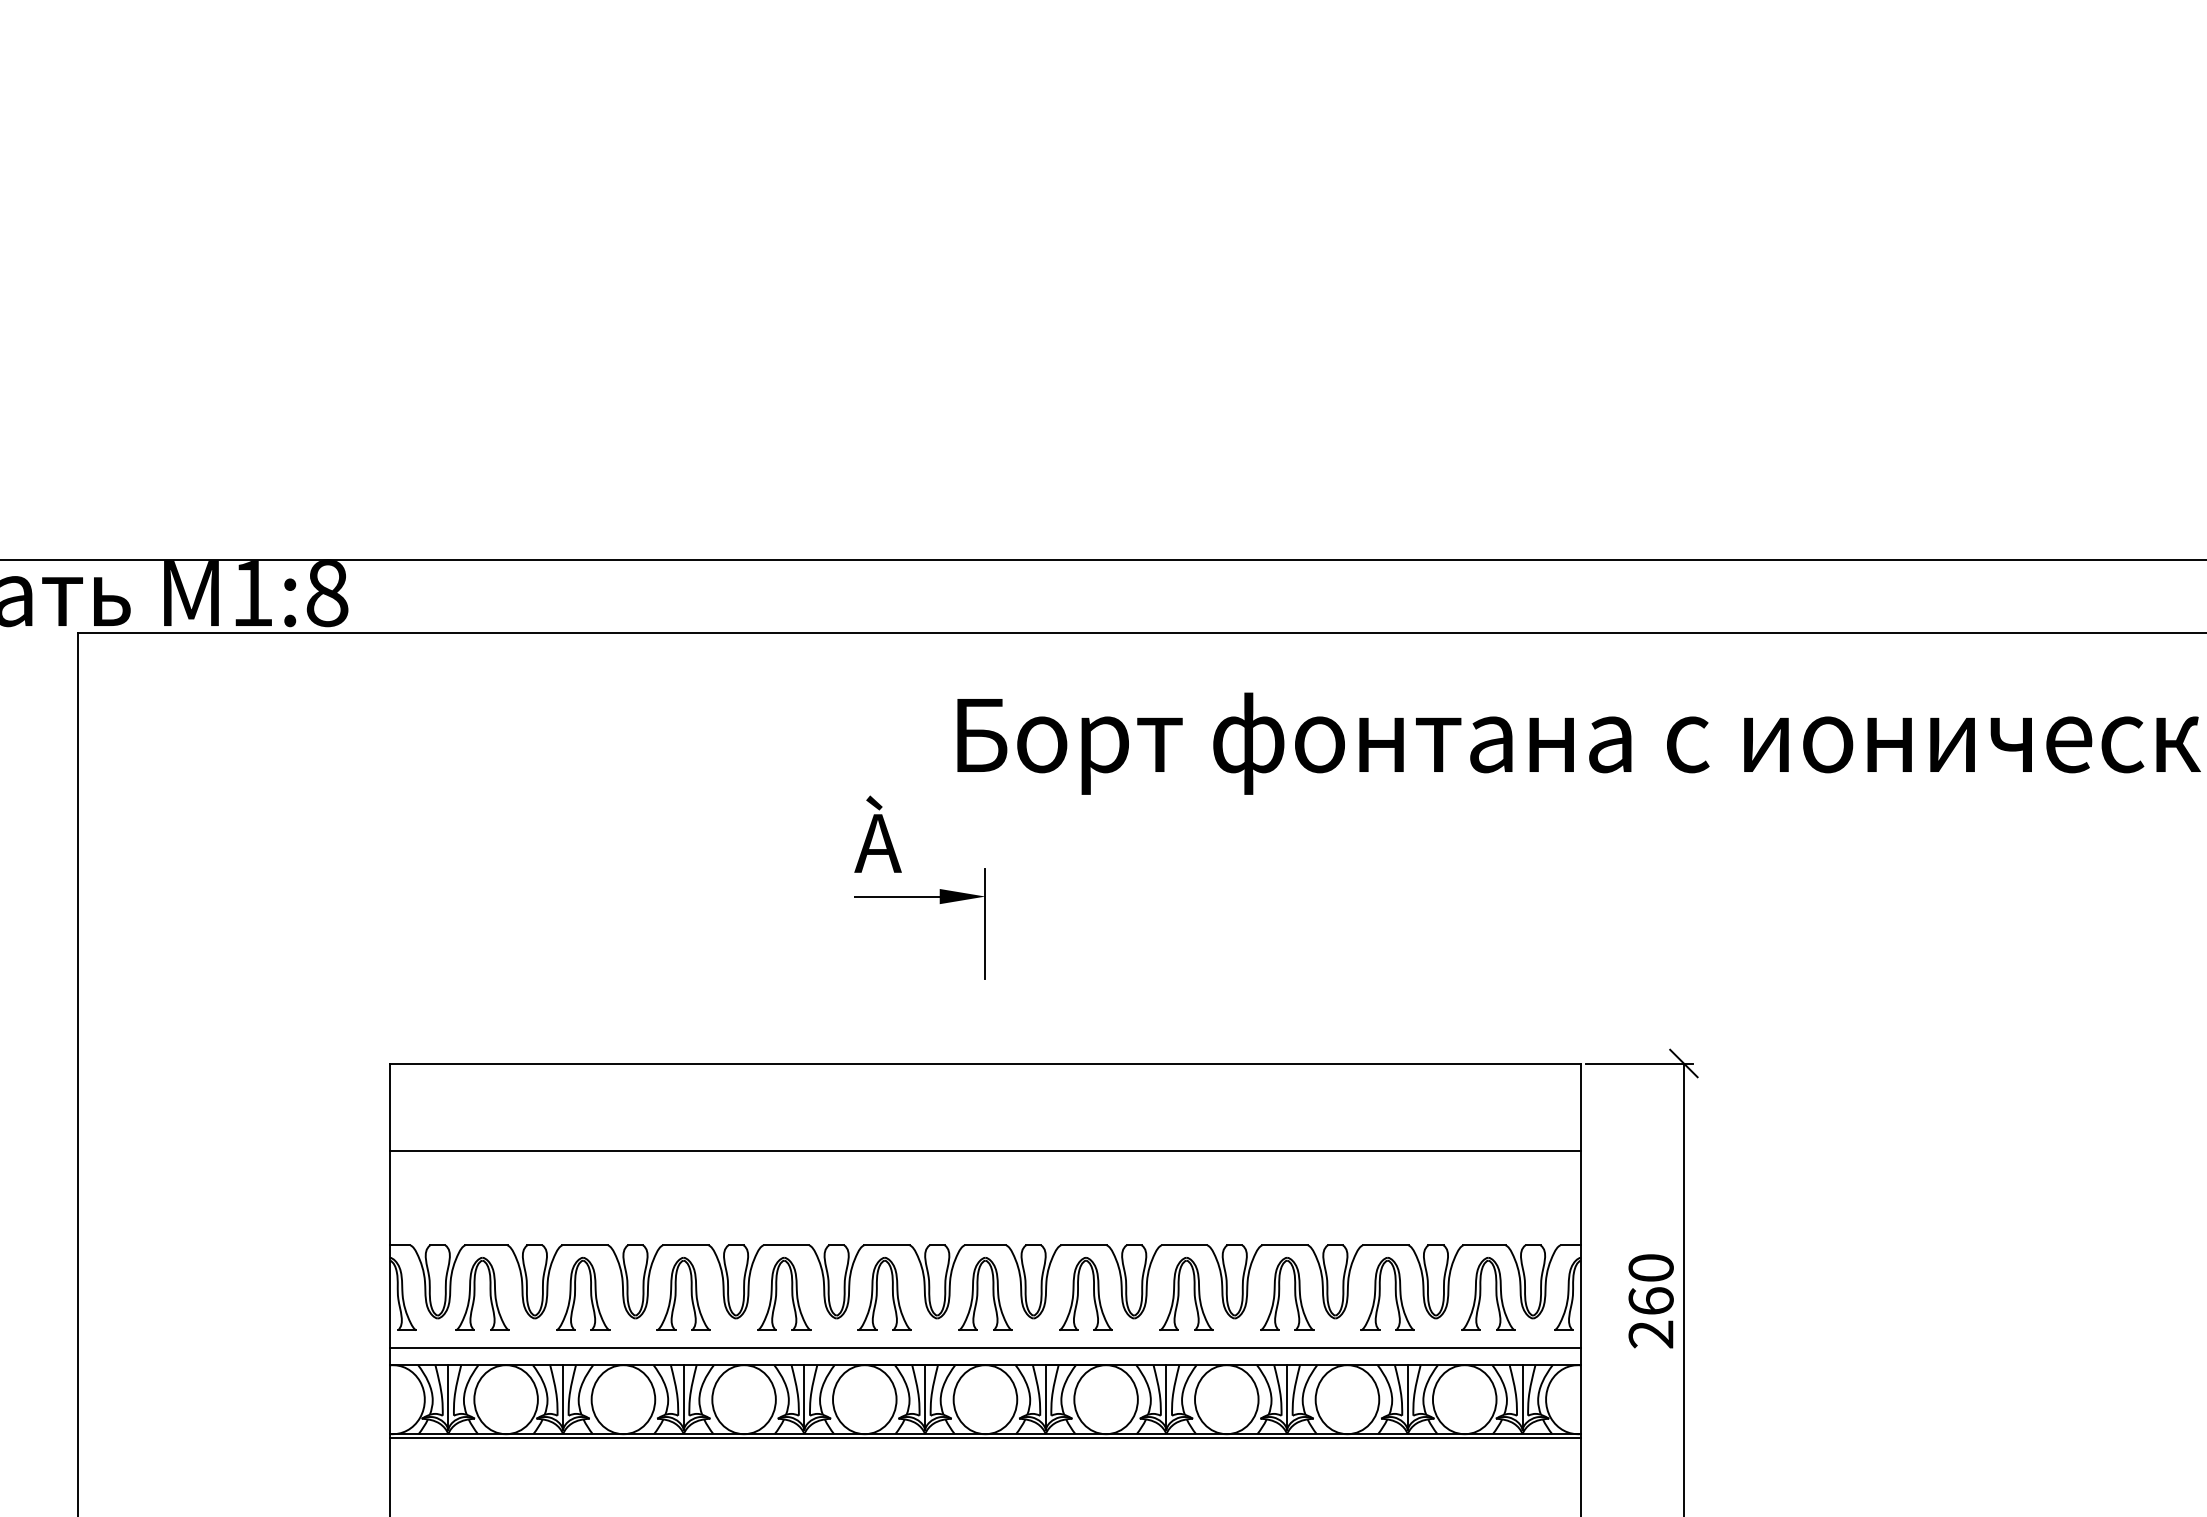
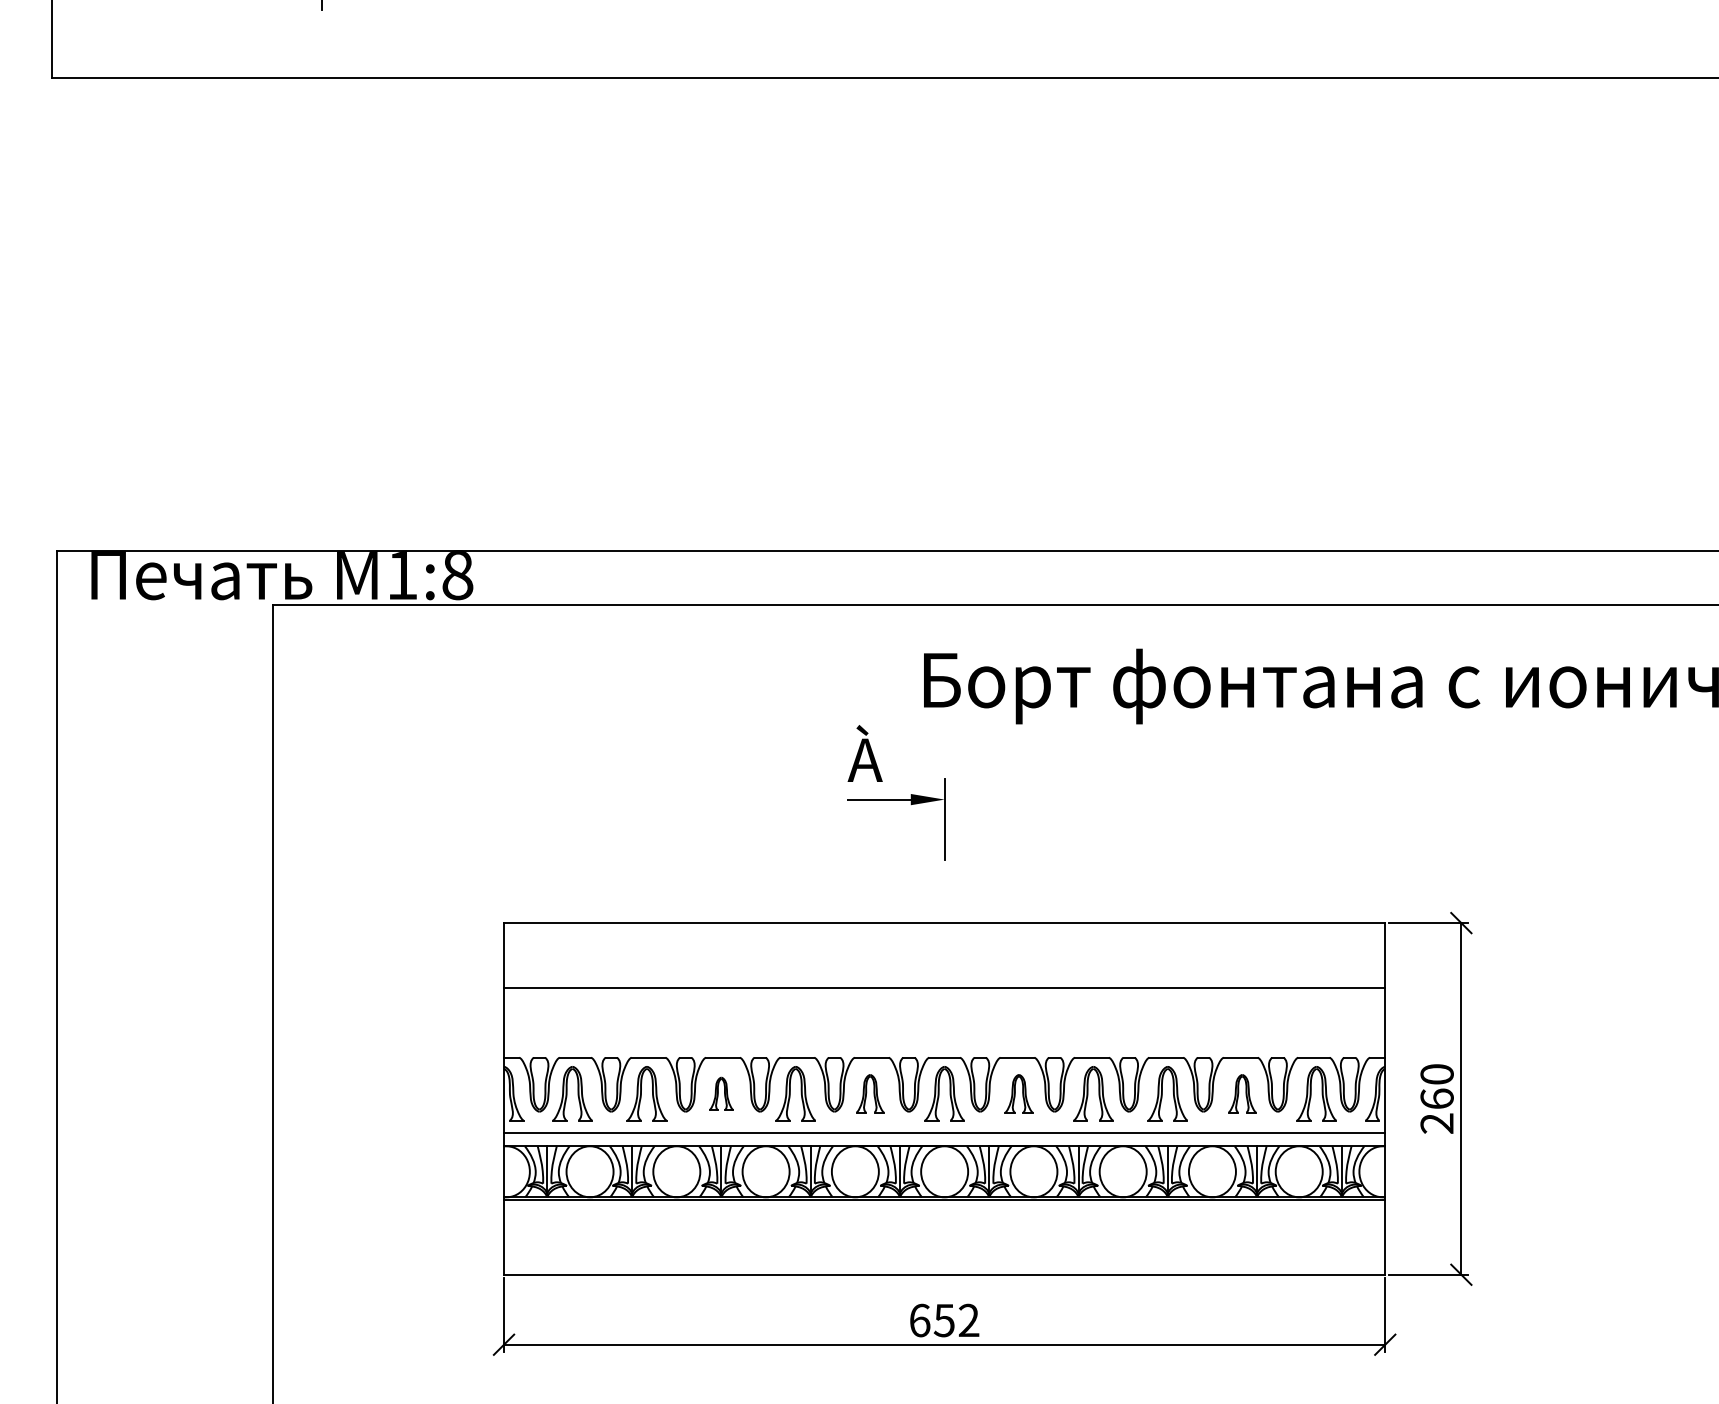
part: (683, 1293) -> (721, 1093), size x0.6
part: (885, 1293) -> (870, 1093), size x0.7
part: (1085, 1293) -> (1018, 1093), size x0.7
part: (1388, 1293) -> (1242, 1093), size x0.7

